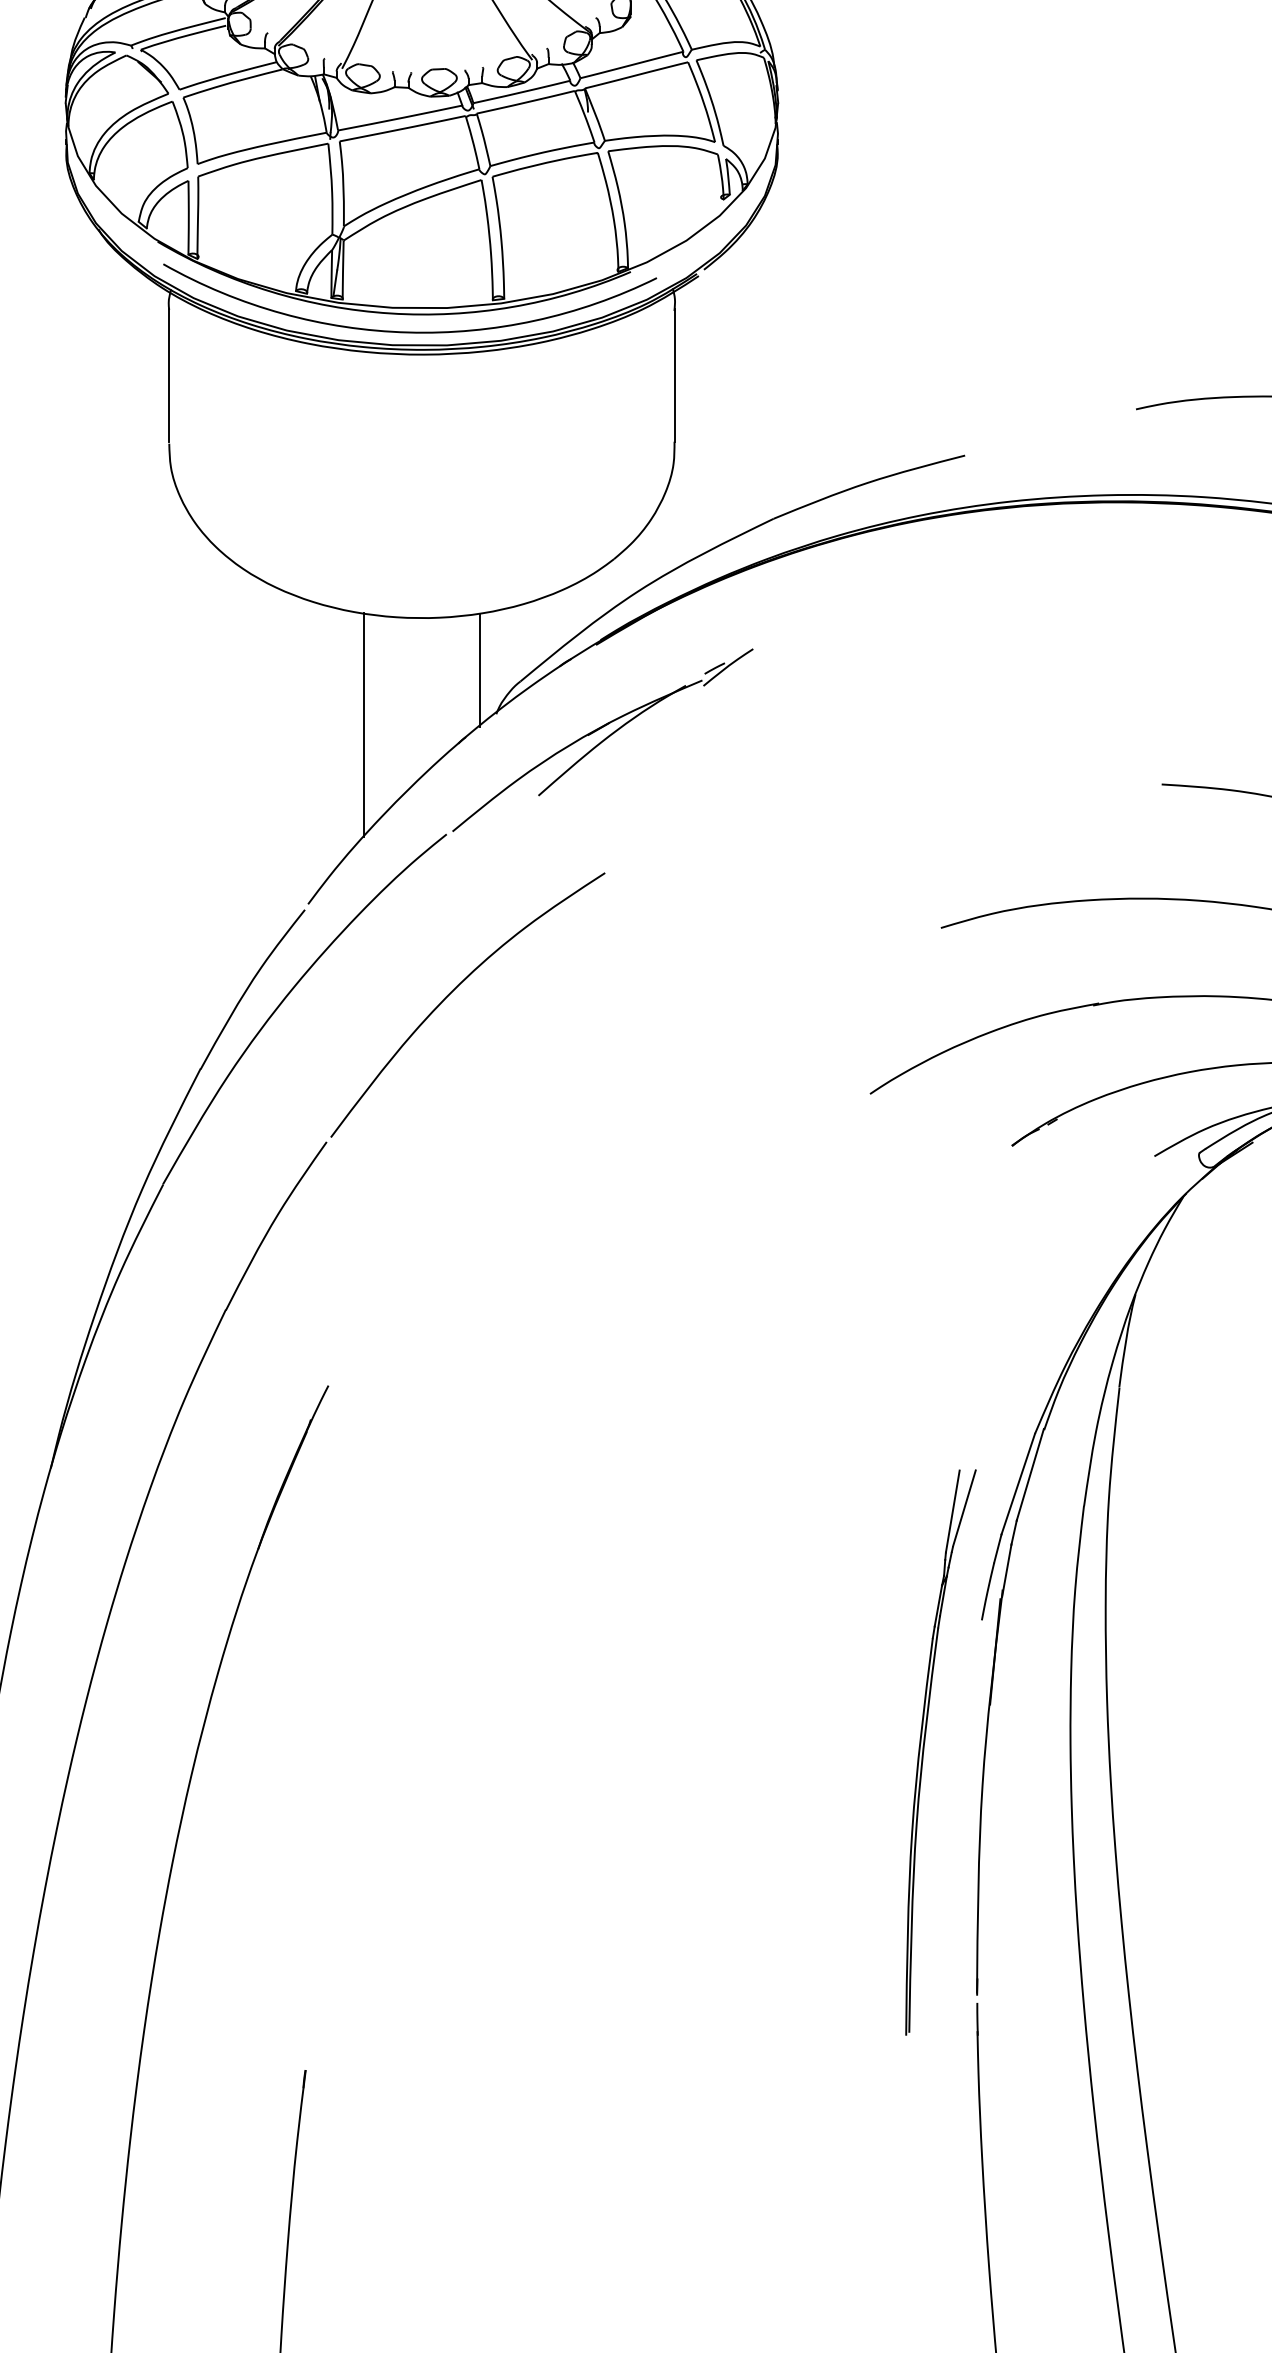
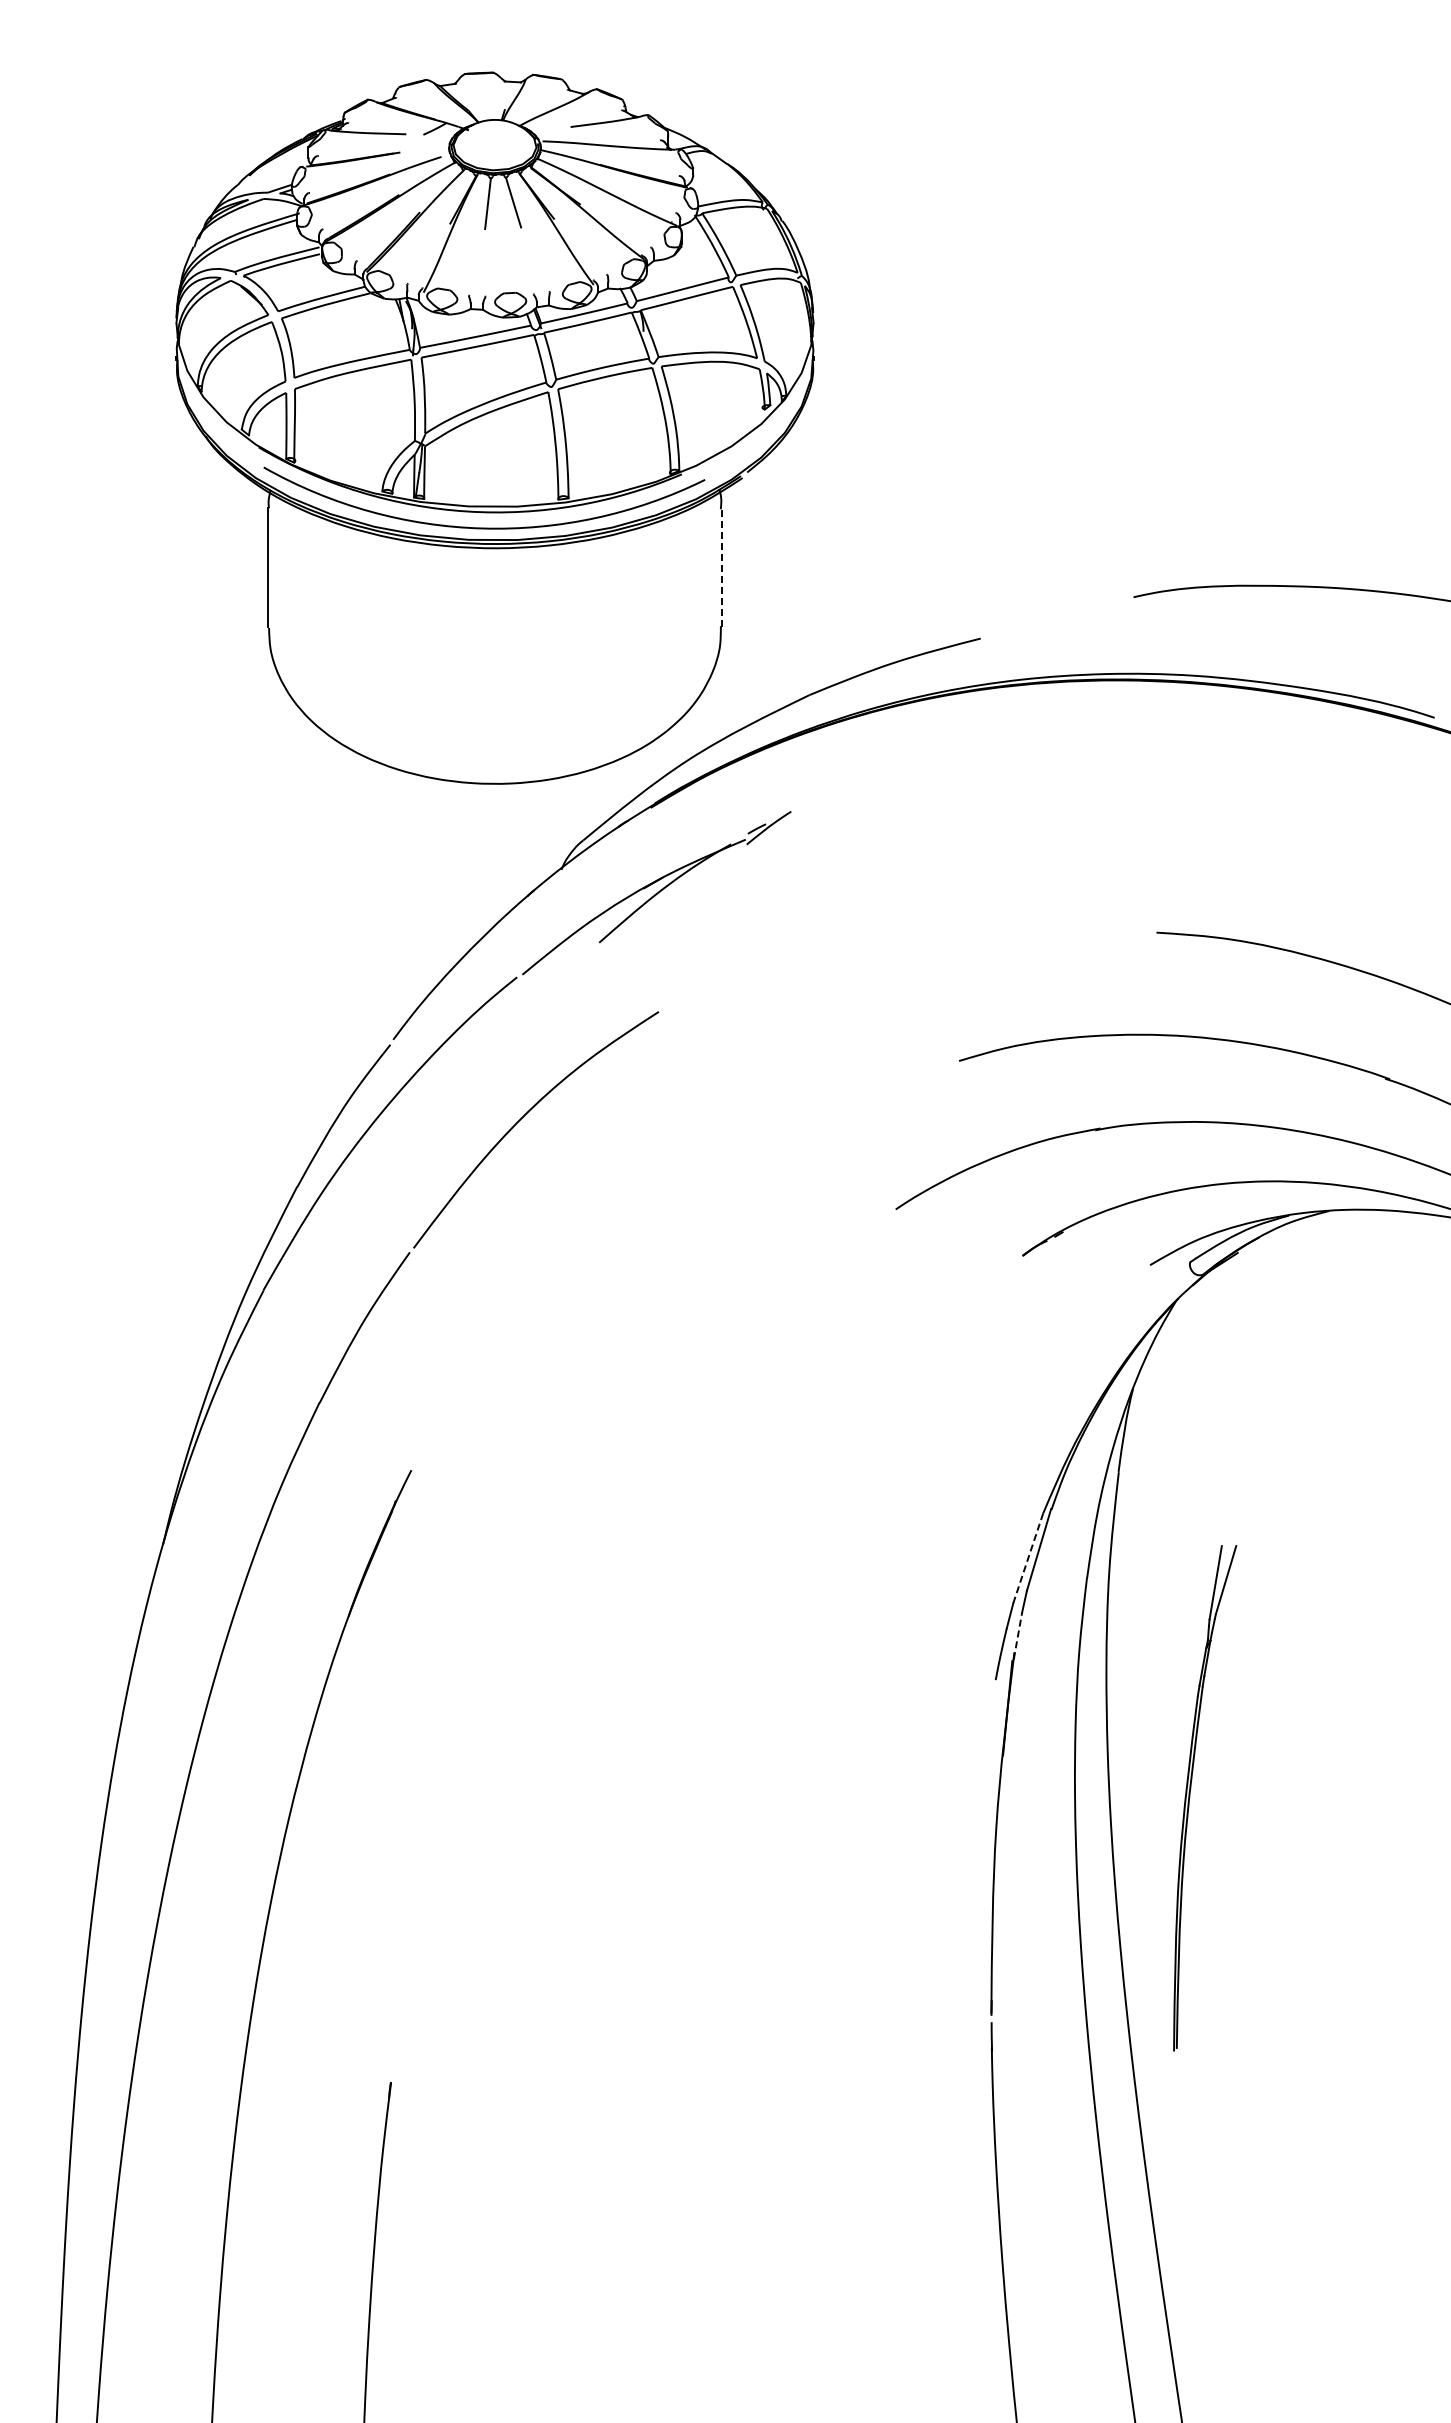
line: (675, 374) -> (721, 566), solid -> dashed
line: (479, 669) -> (546, 829), removed
line: (364, 725) -> (443, 879), removed
line: (1018, 1484) -> (1028, 1558), solid -> dashed
line: (1007, 1570) -> (1018, 1635), solid -> dashed
part: (924, 1751) -> (1190, 1797), moved

